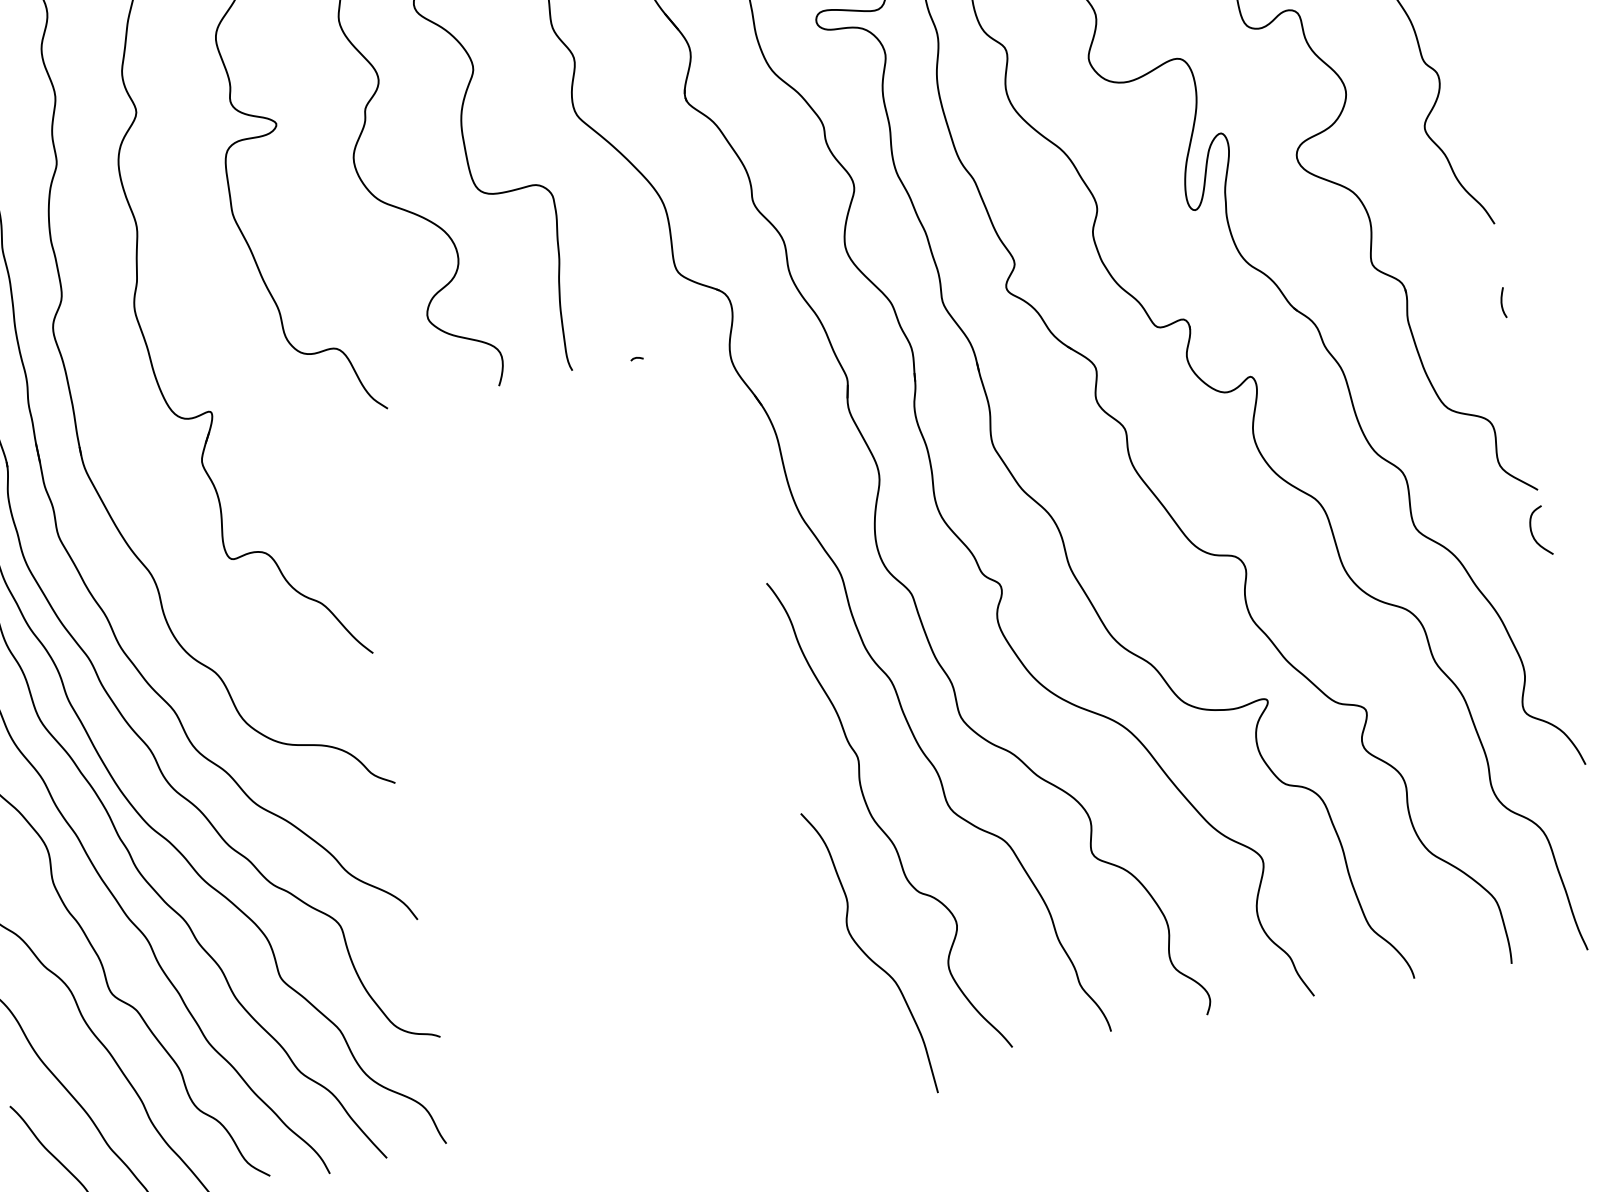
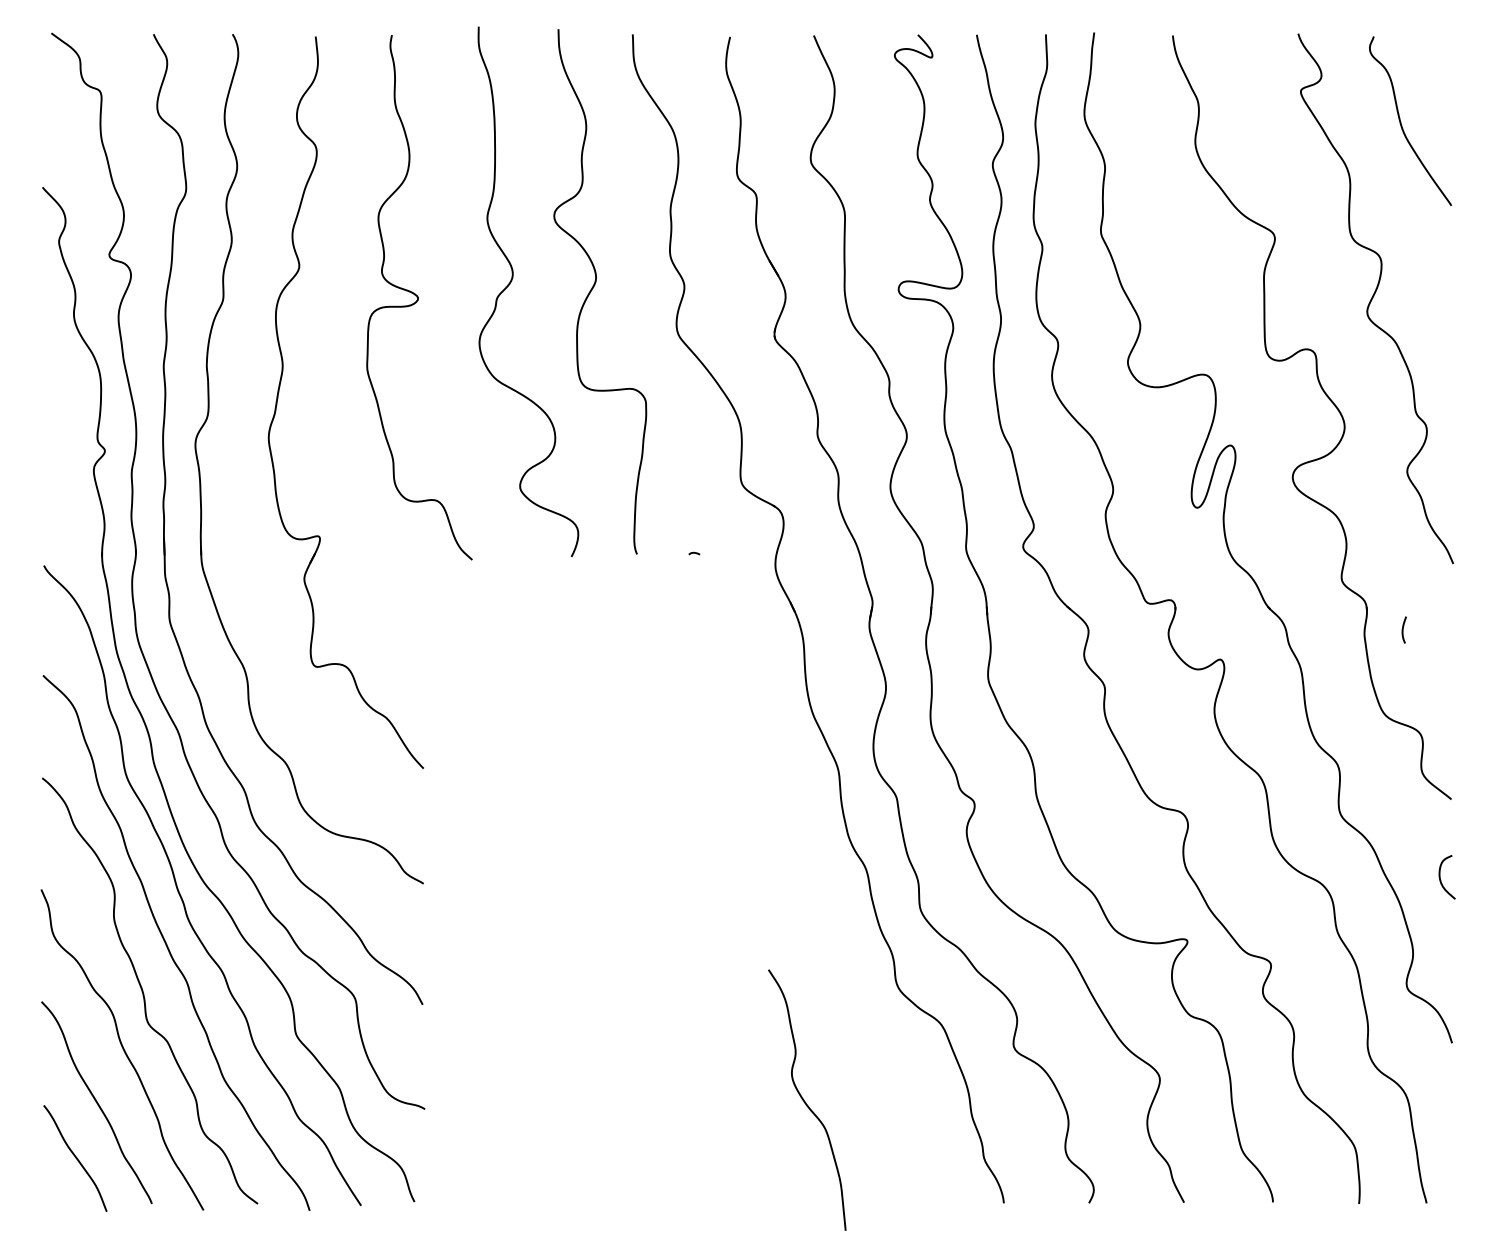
curve: (1502, 302) -> (1403, 629), moved
curve: (1534, 535) -> (1441, 880), moved
curve: (880, 826) -> (835, 992), removed

